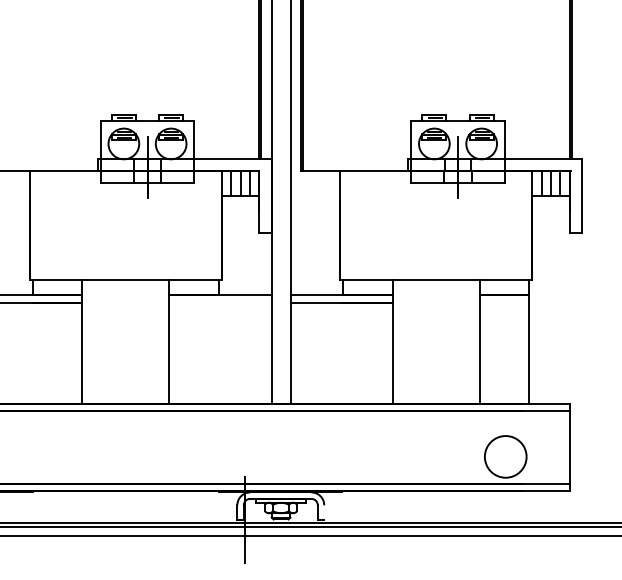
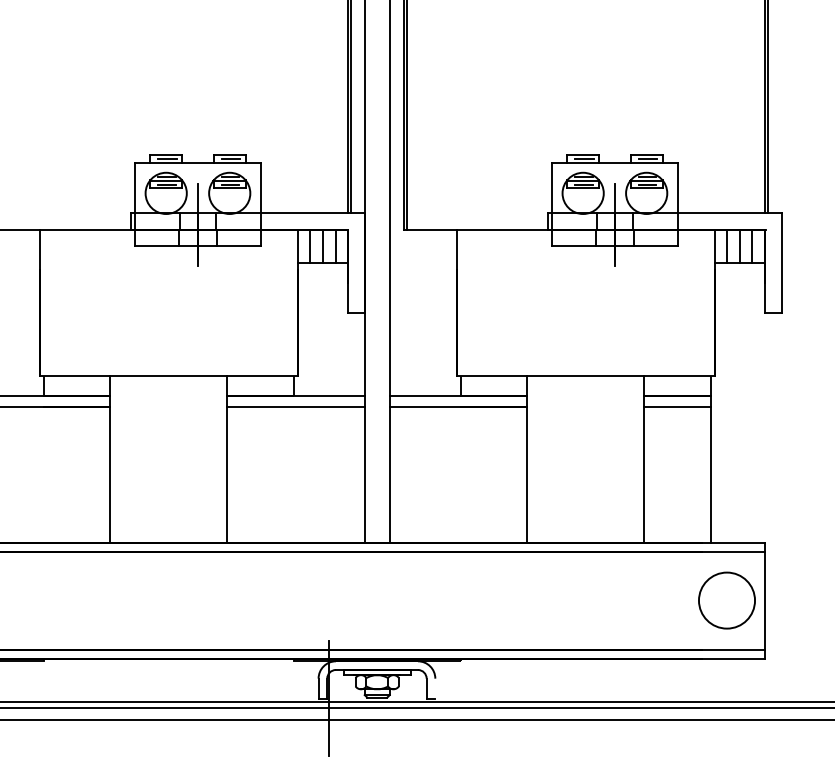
line: (220, 303) -> (295, 407), added
line: (504, 303) -> (677, 407), added
circle: (505, 456) -> (726, 600), moved

